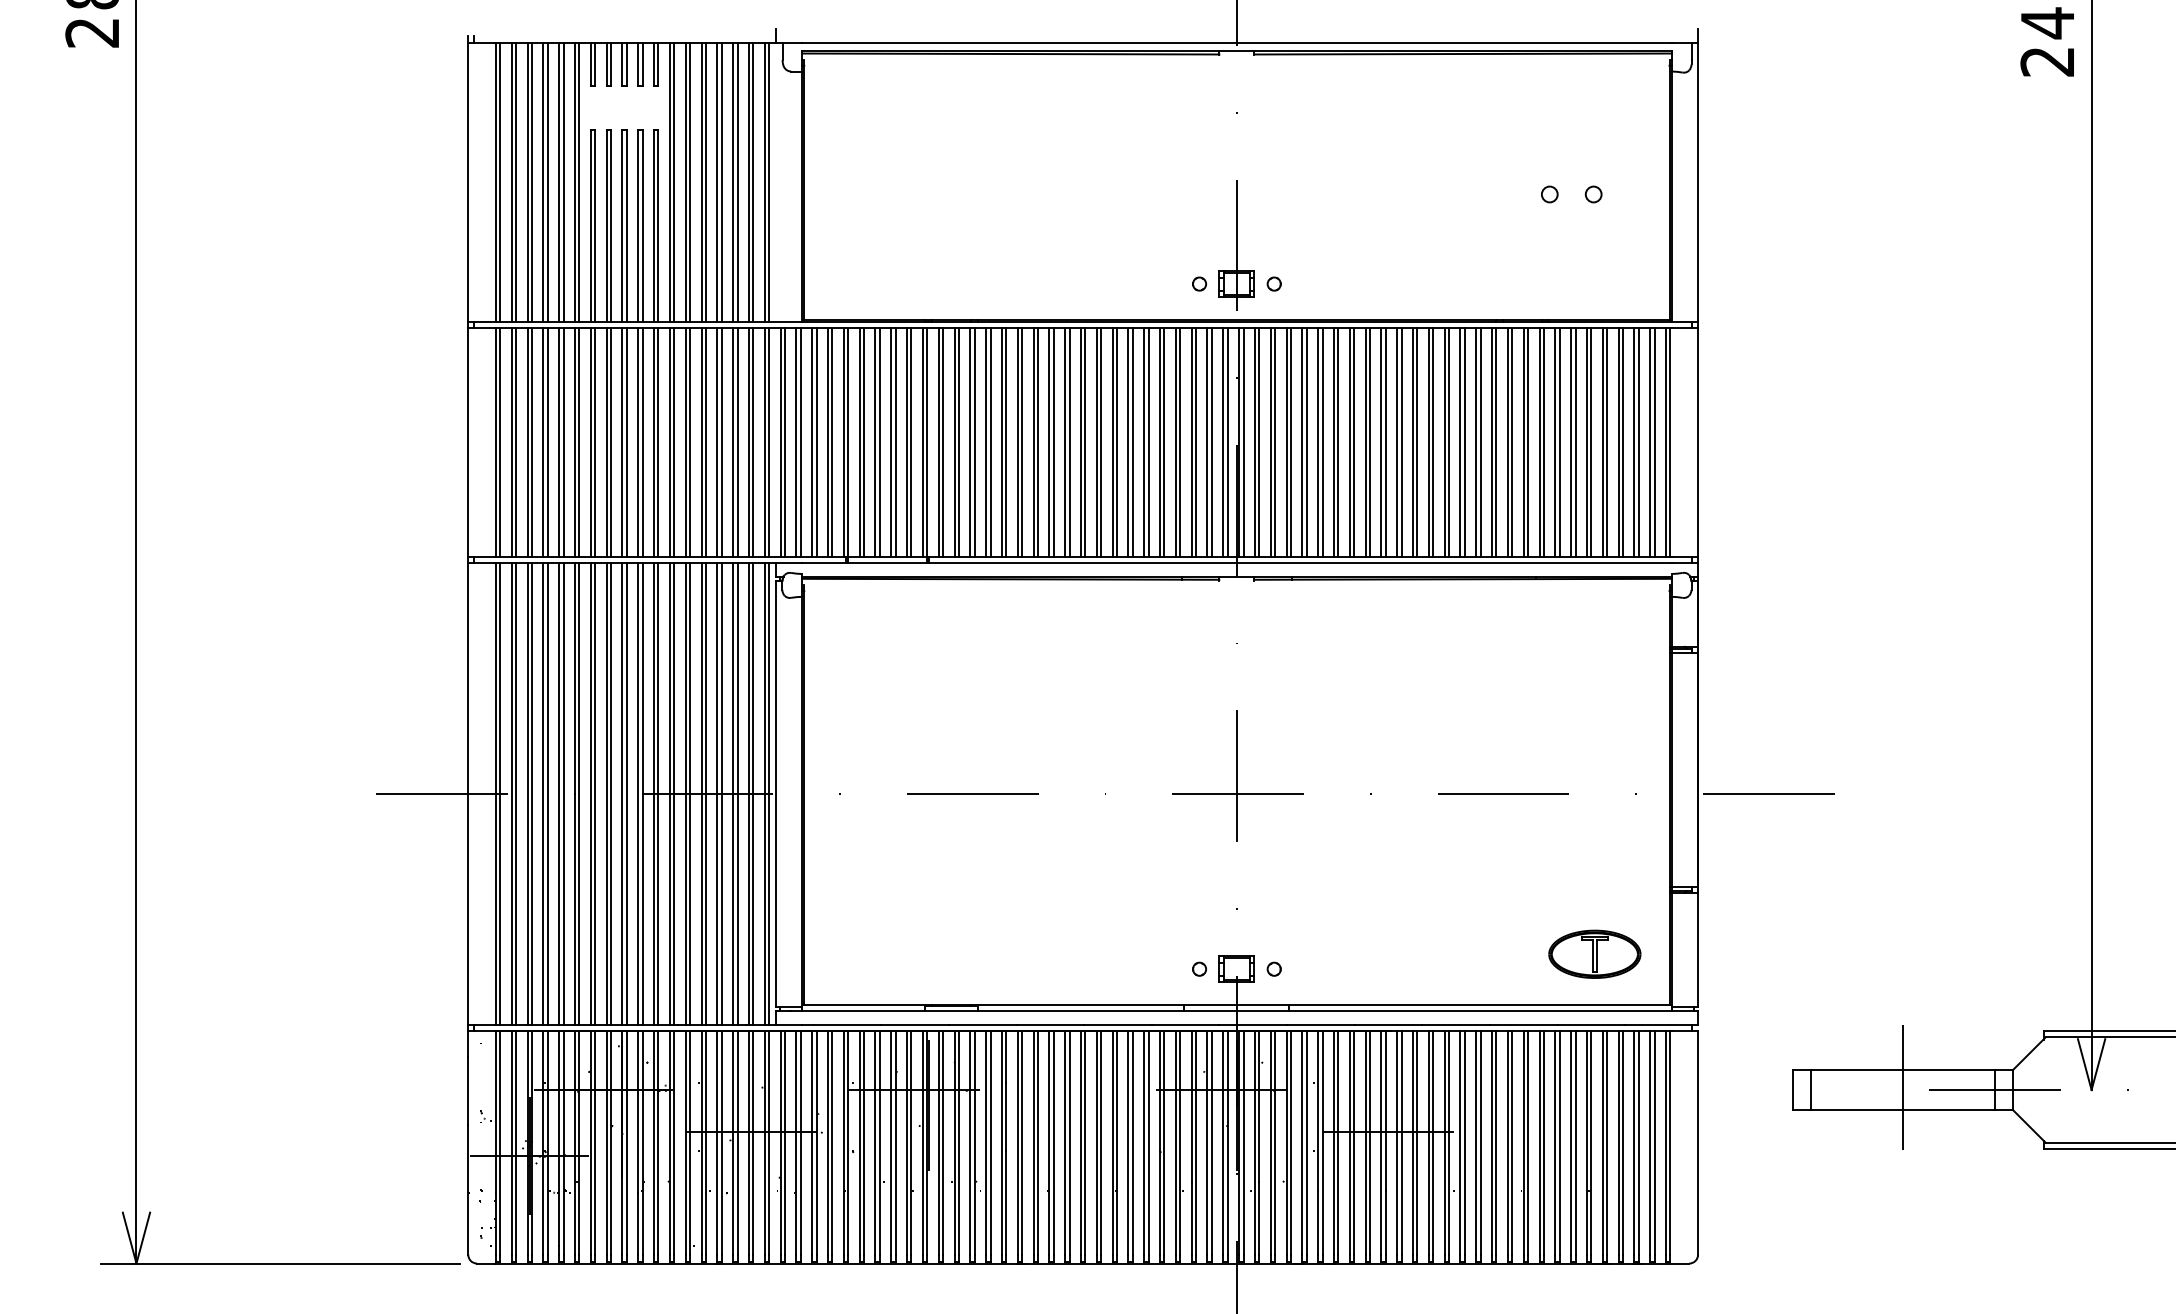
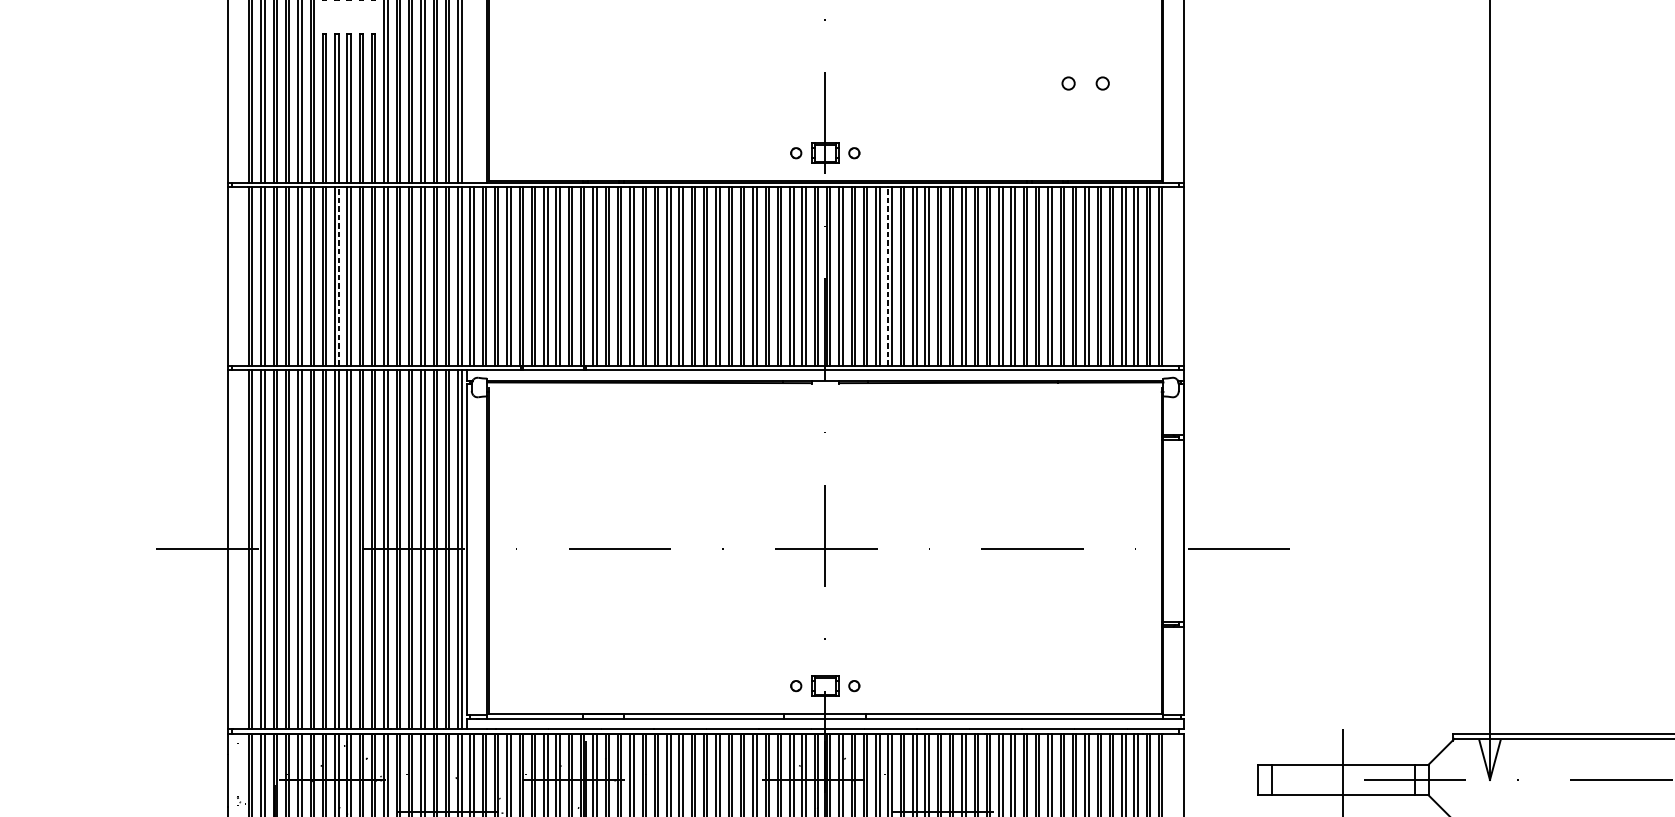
line: (611, 442) -> (338, 276), solid -> dashed
line: (1318, 442) -> (888, 276), solid -> dashed
part: (1594, 953) -> (1103, 673), removed

